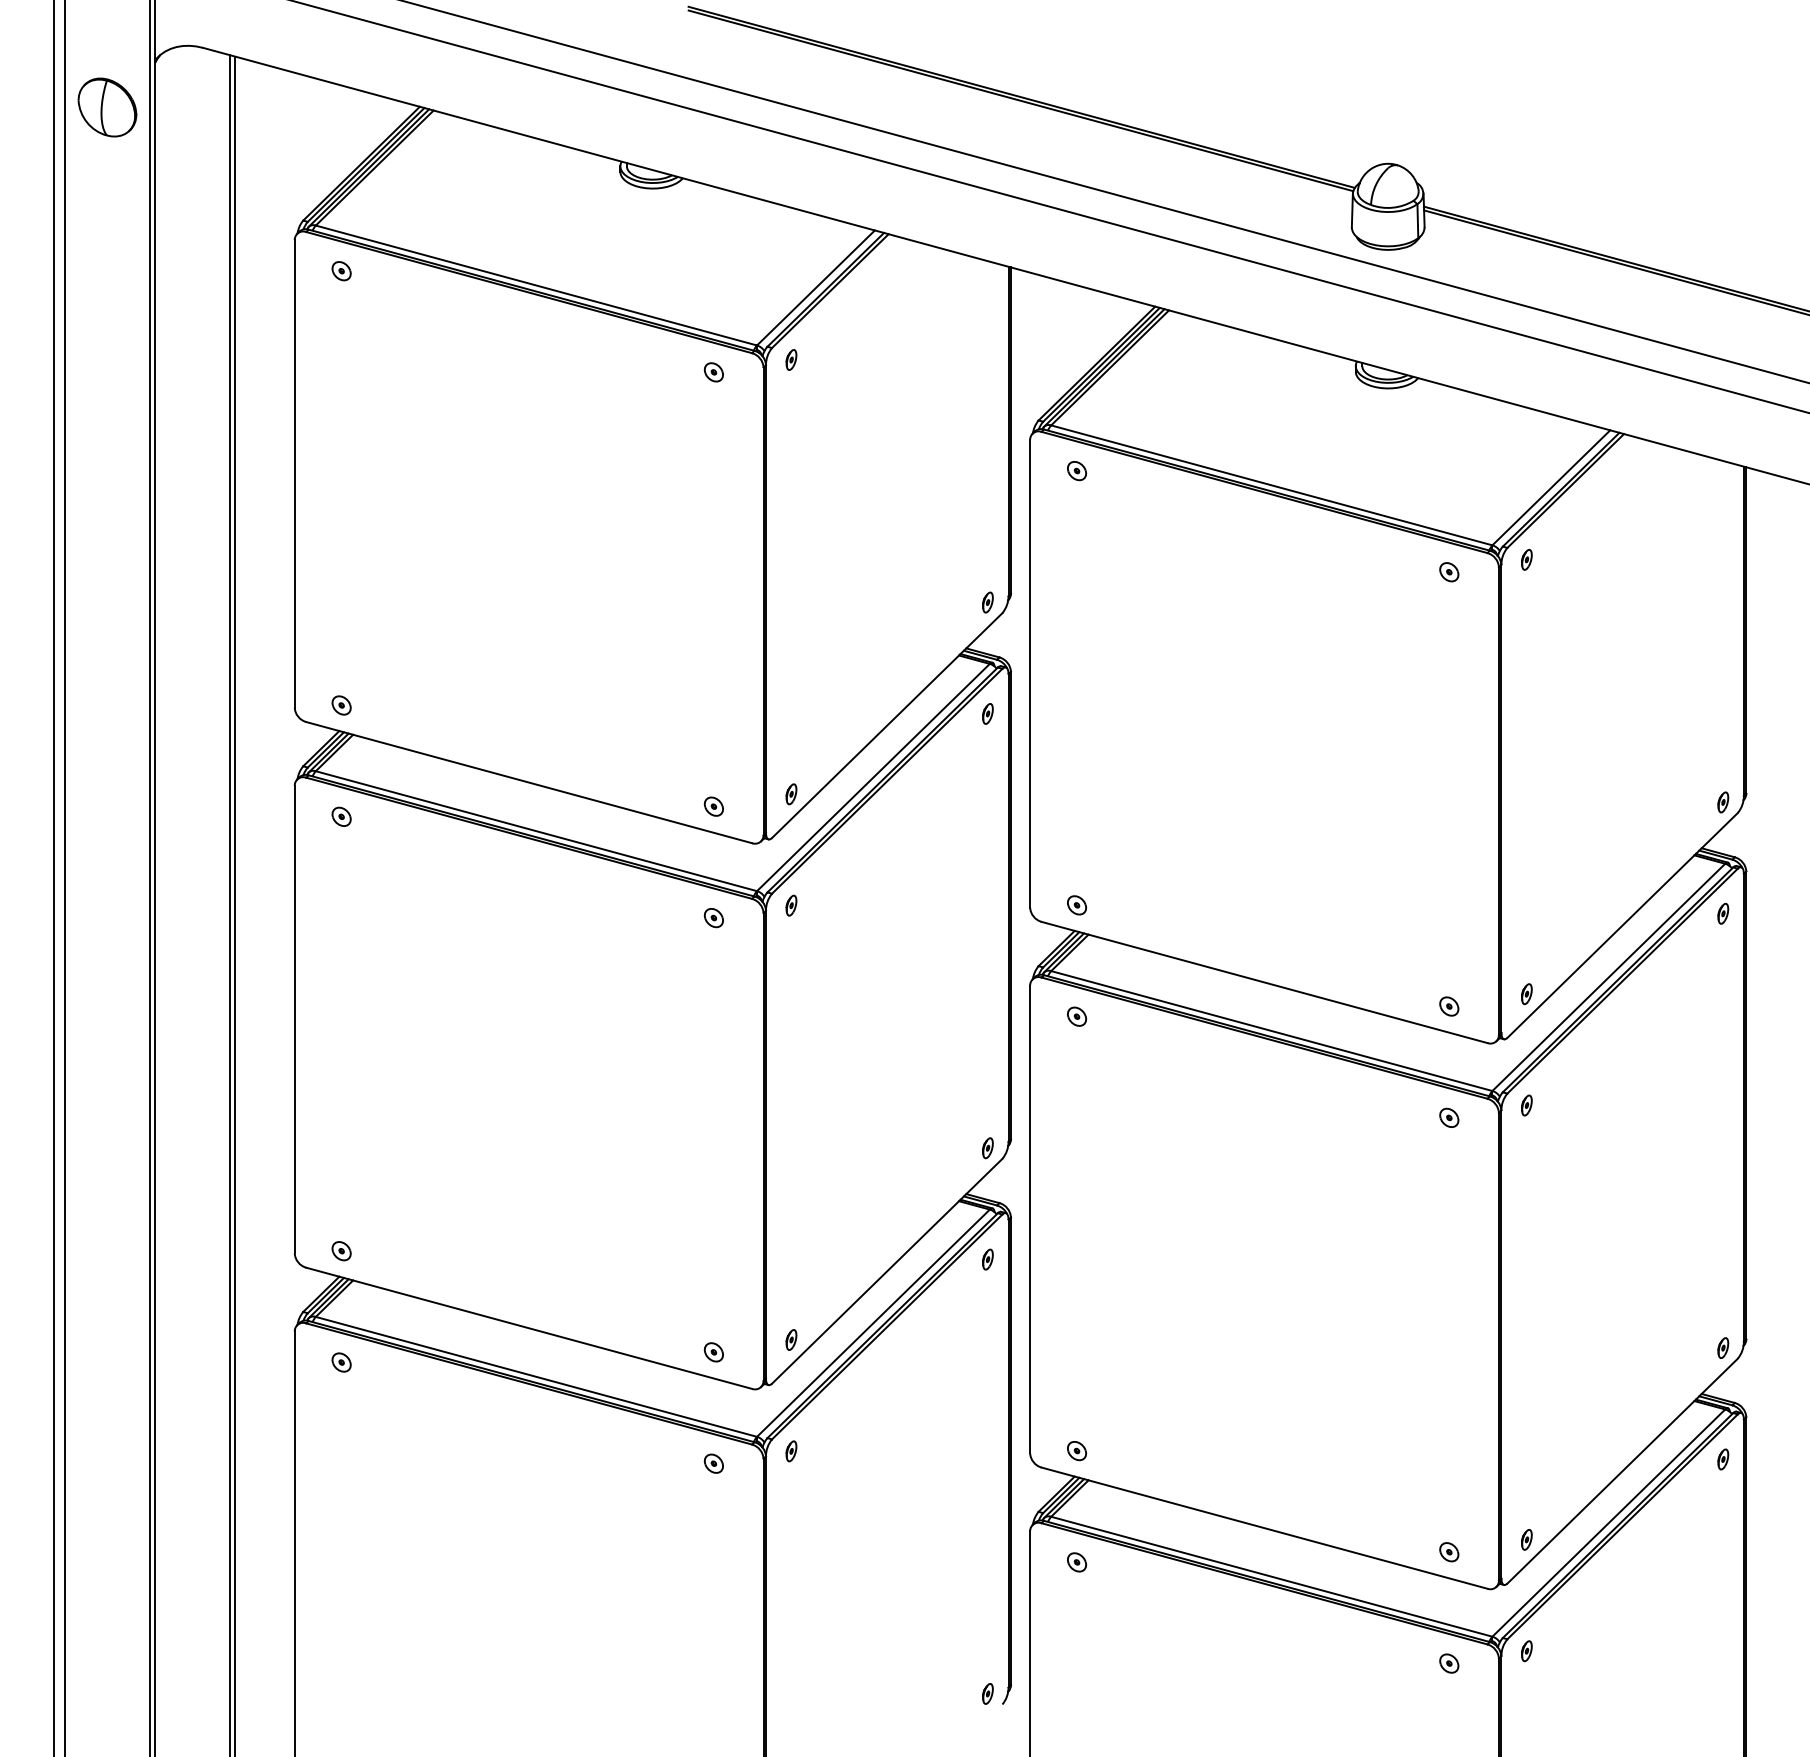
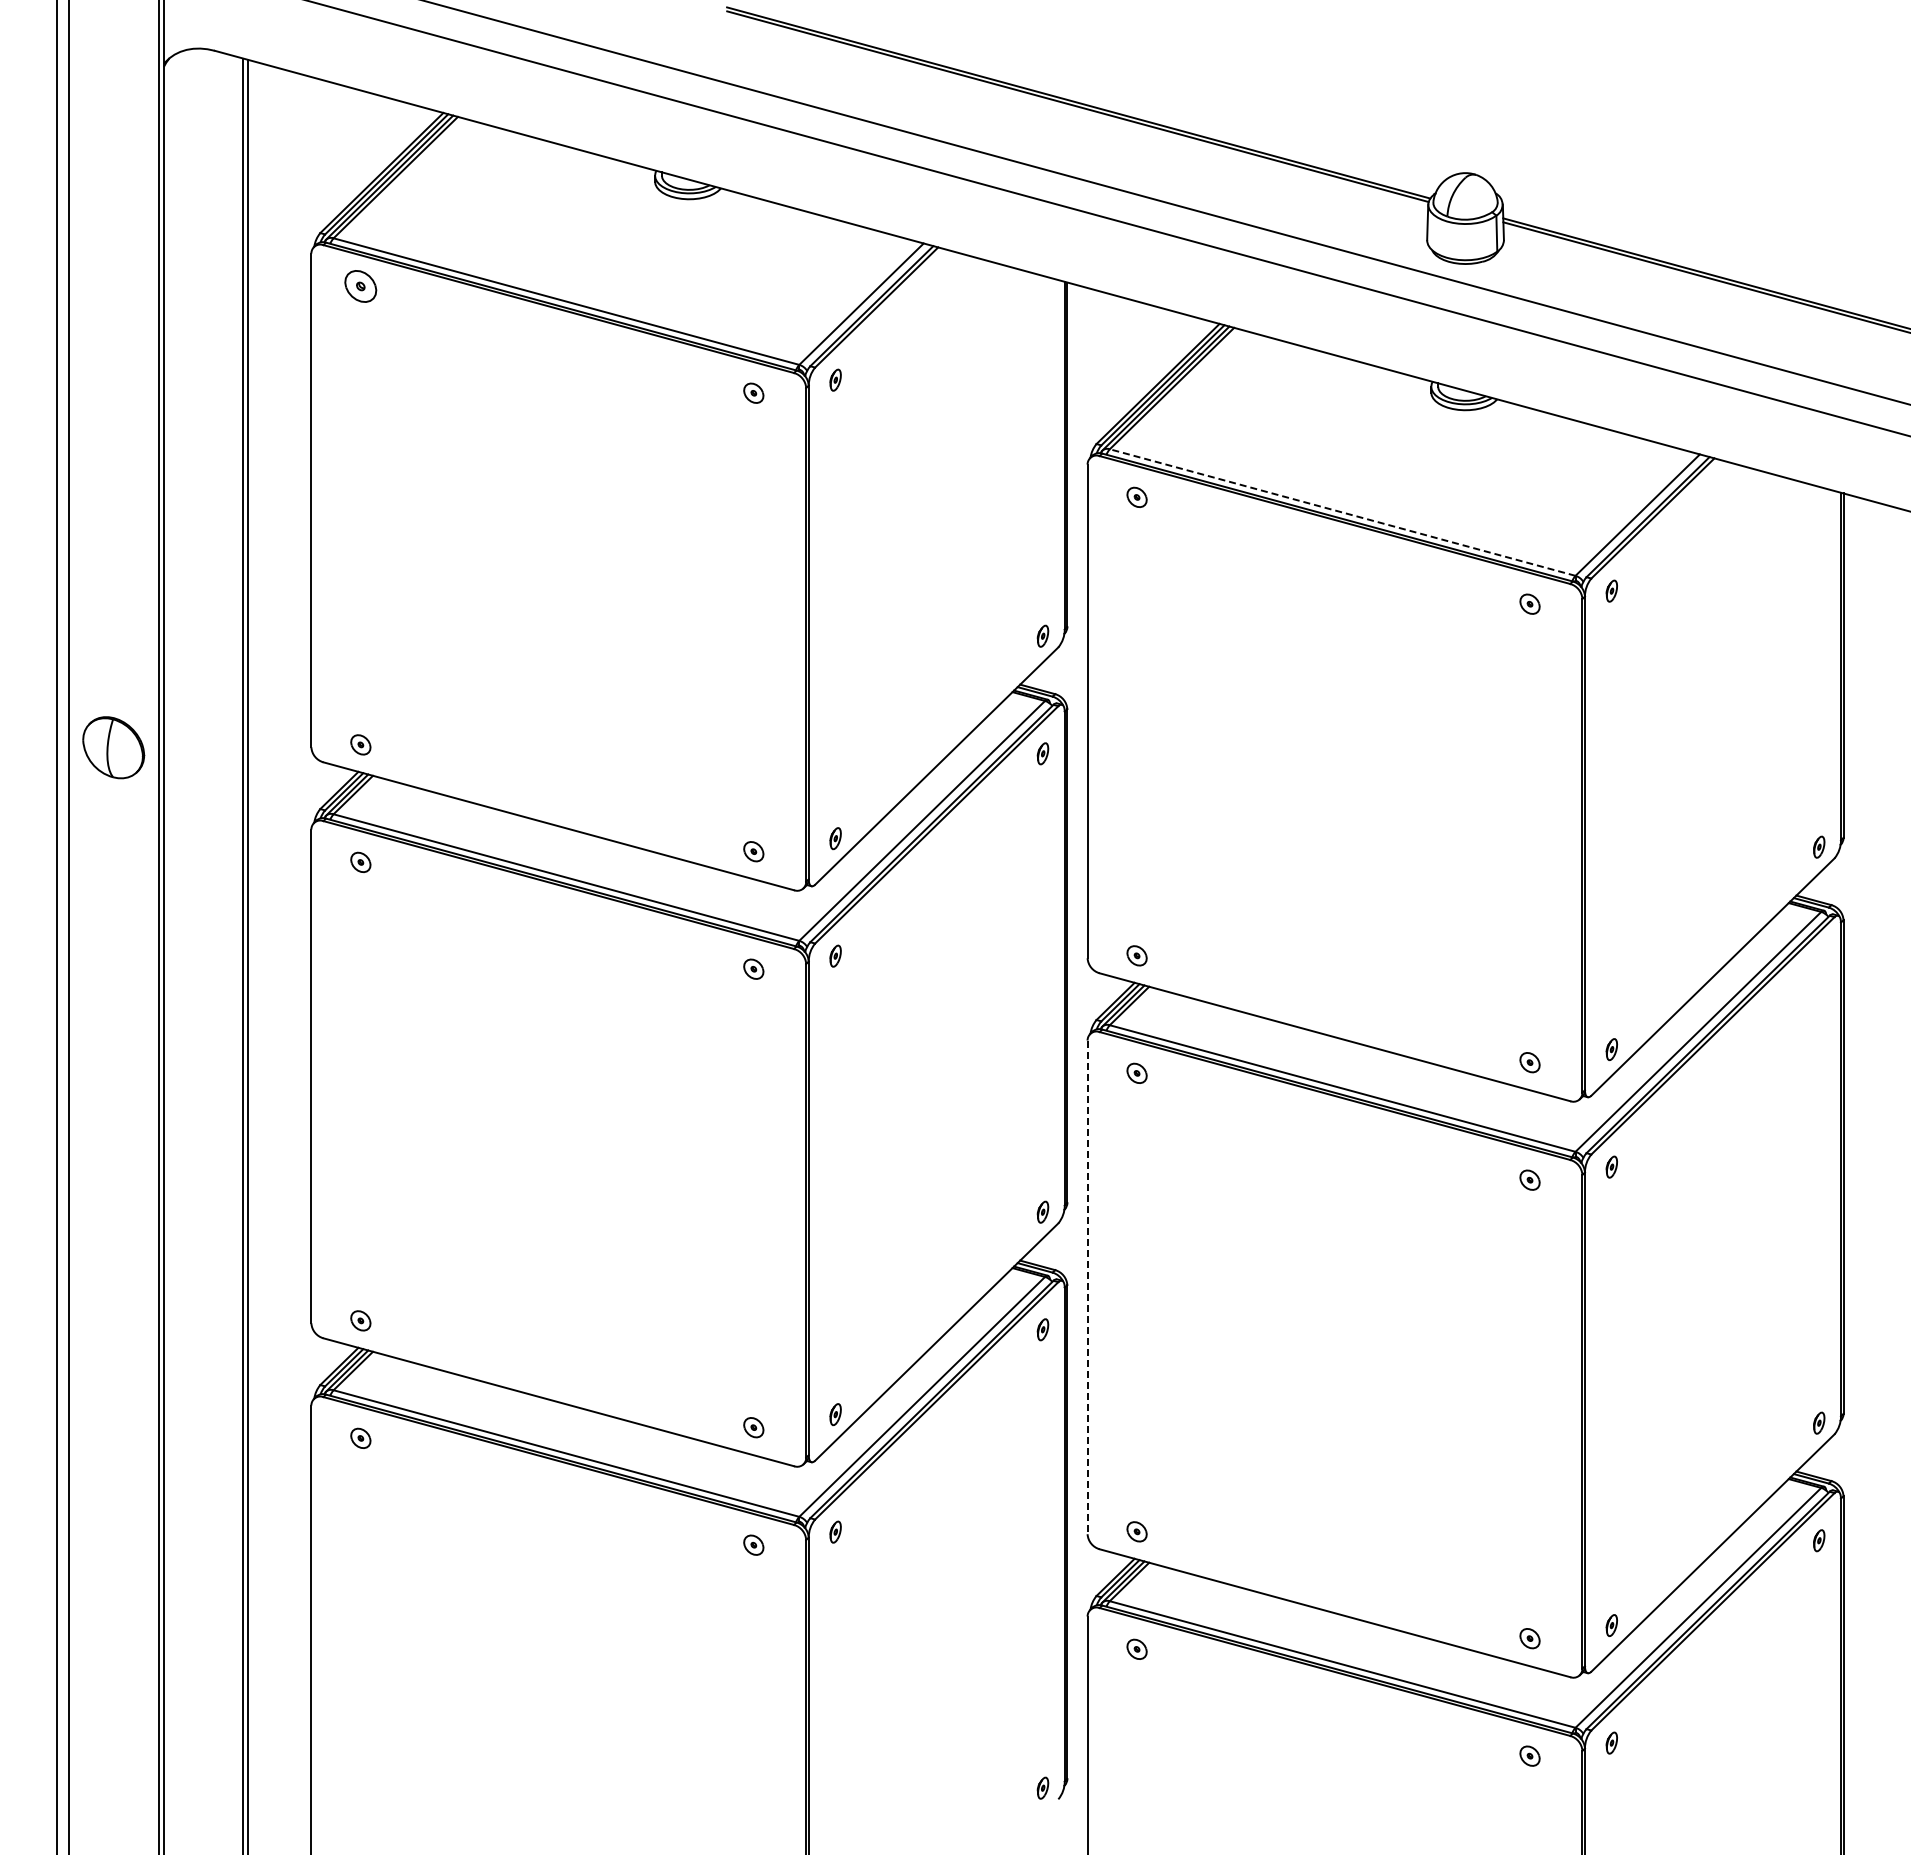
part: (107, 107) -> (113, 747), moved
part: (341, 271) -> (360, 286), size x1.6
line: (1271, 485) -> (1342, 512), solid -> dashed
part: (1723, 913) -> (1819, 964), removed
line: (1030, 1219) -> (1087, 1287), solid -> dashed

